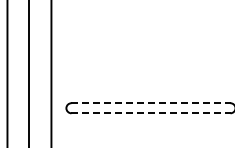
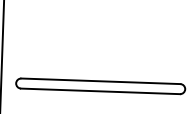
line: (150, 103) -> (100, 81), dashed -> solid
line: (150, 113) -> (100, 91), dashed -> solid

